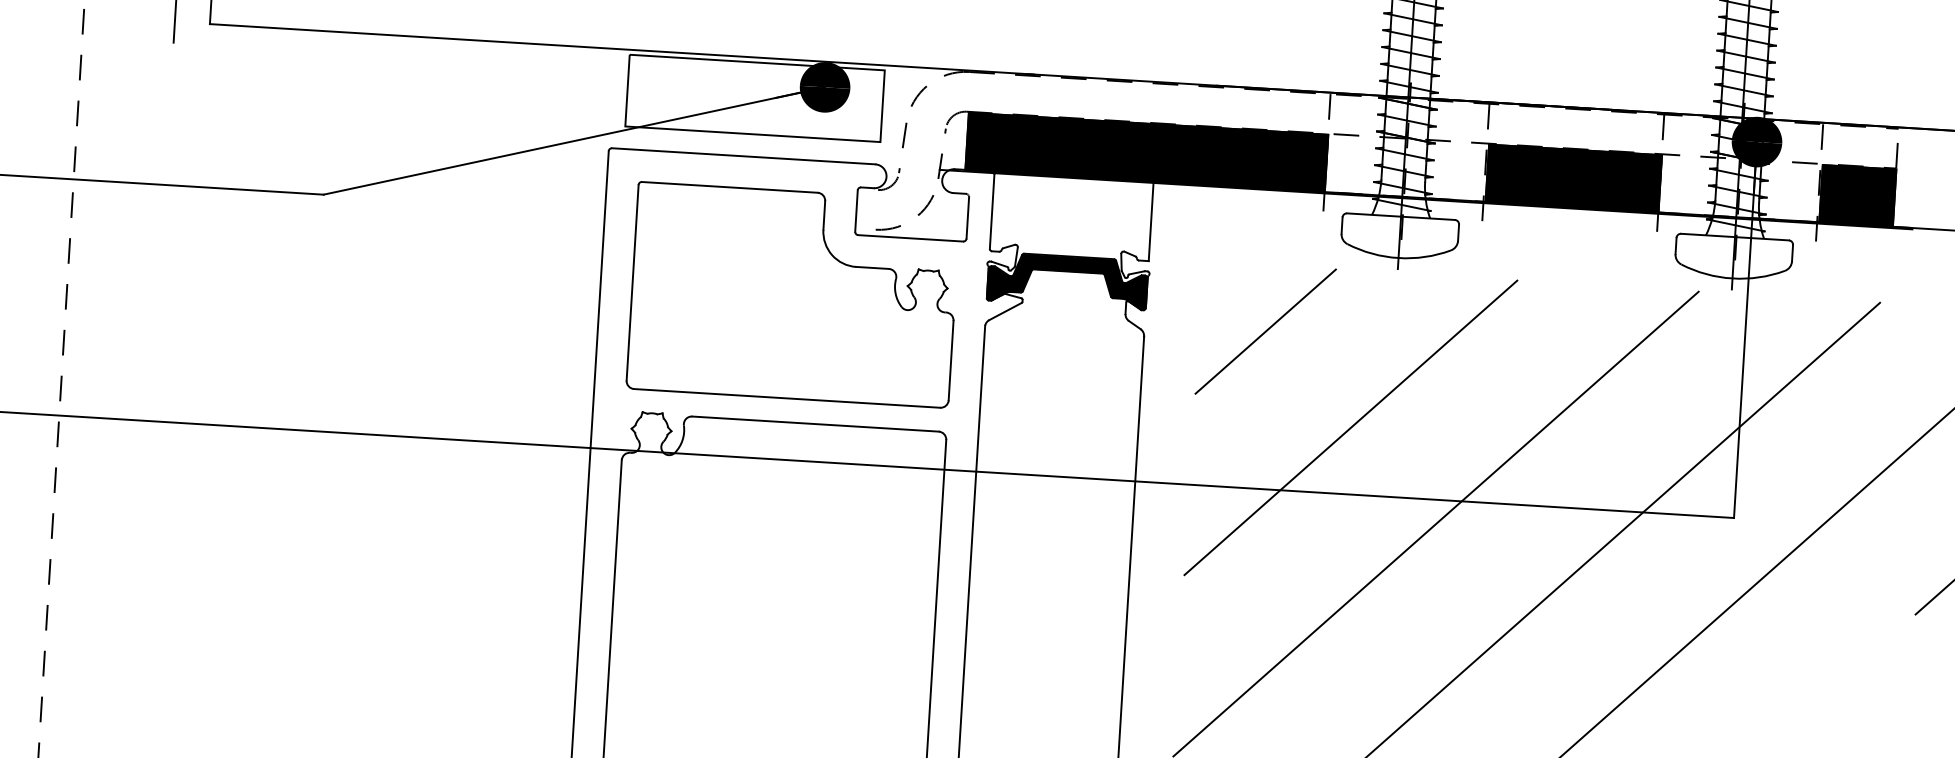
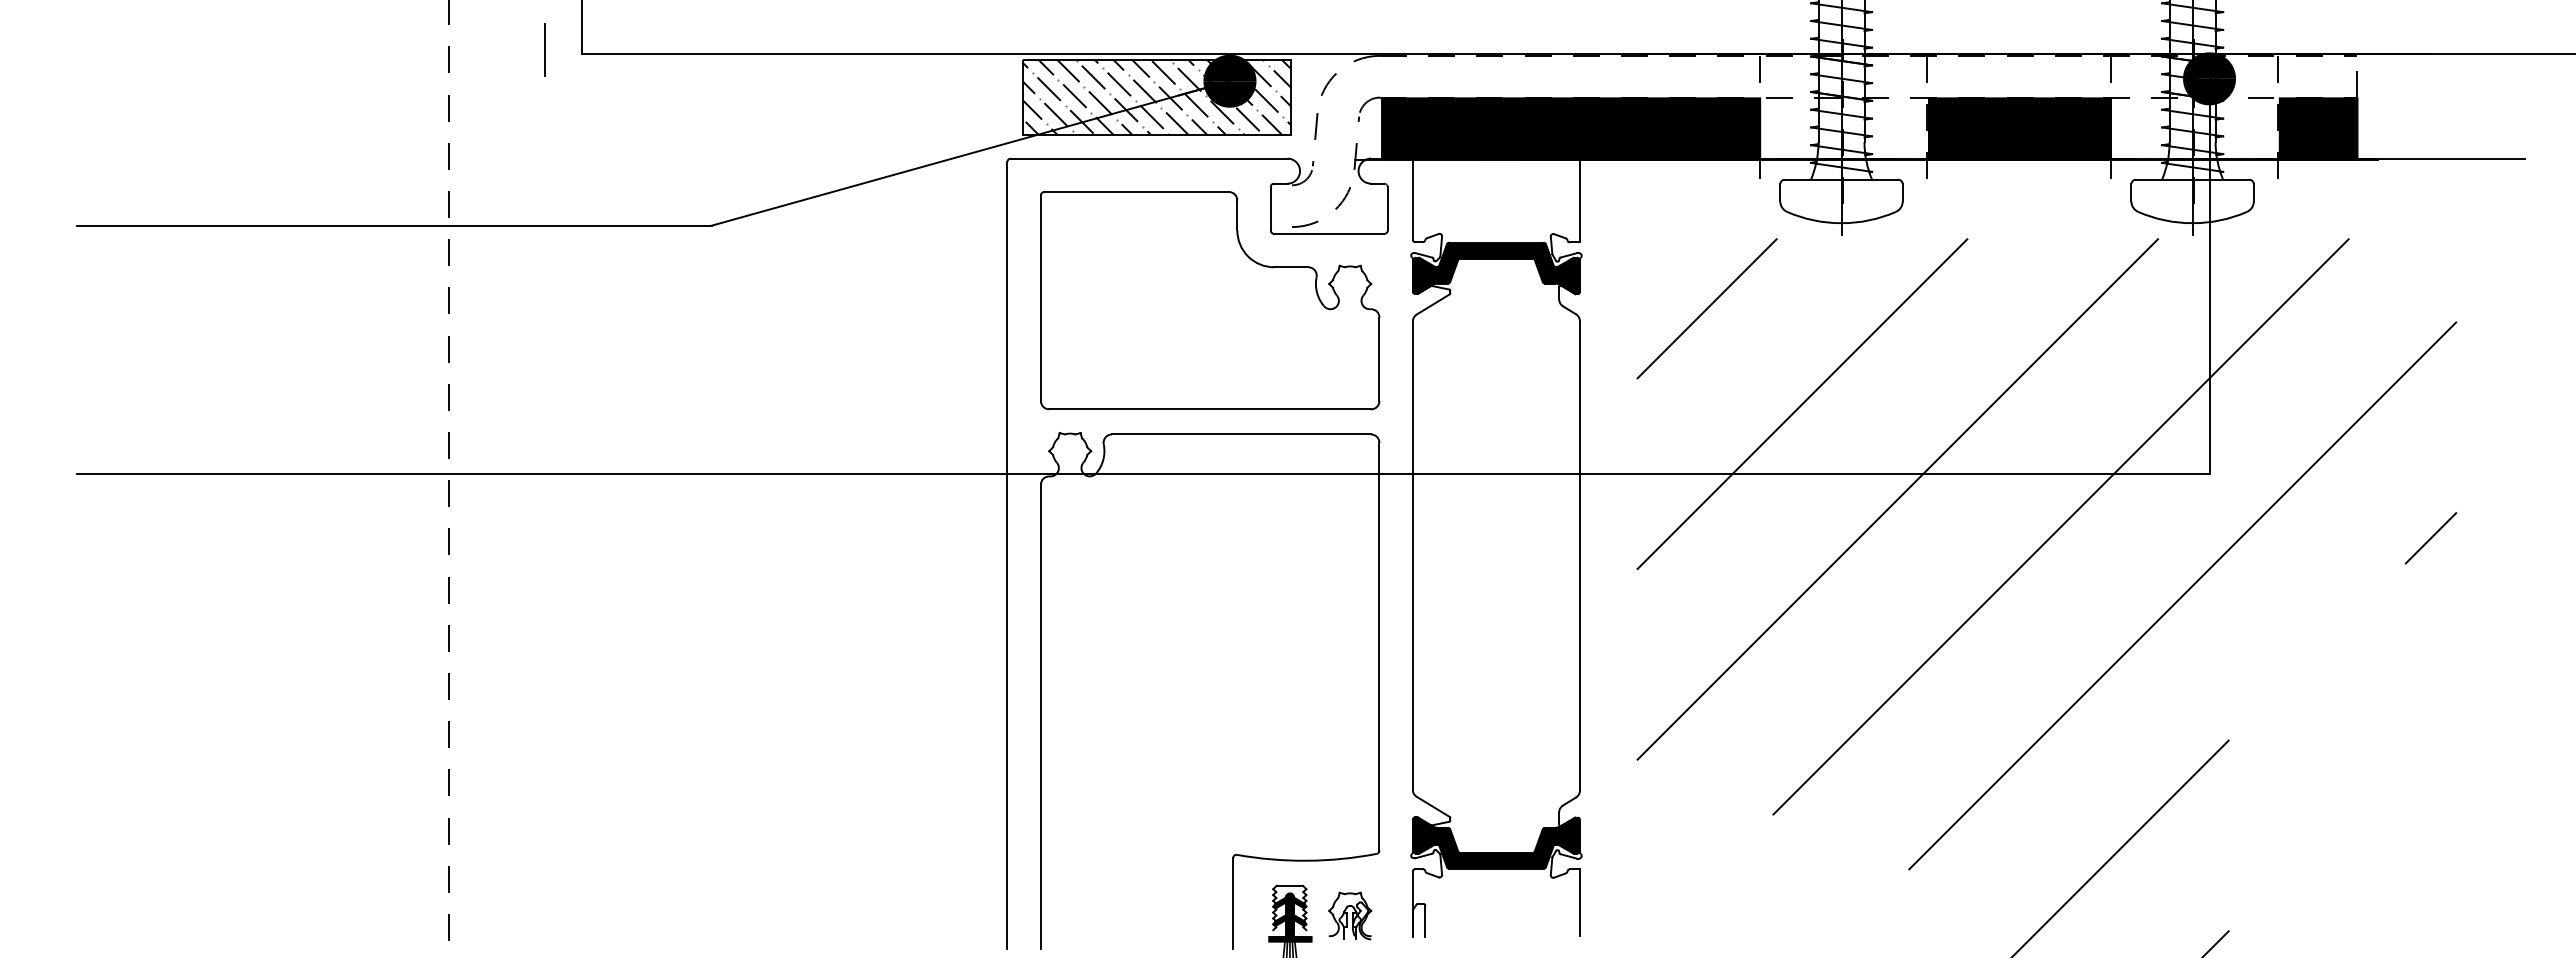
hatch: (755, 97) -> (1157, 96), added

